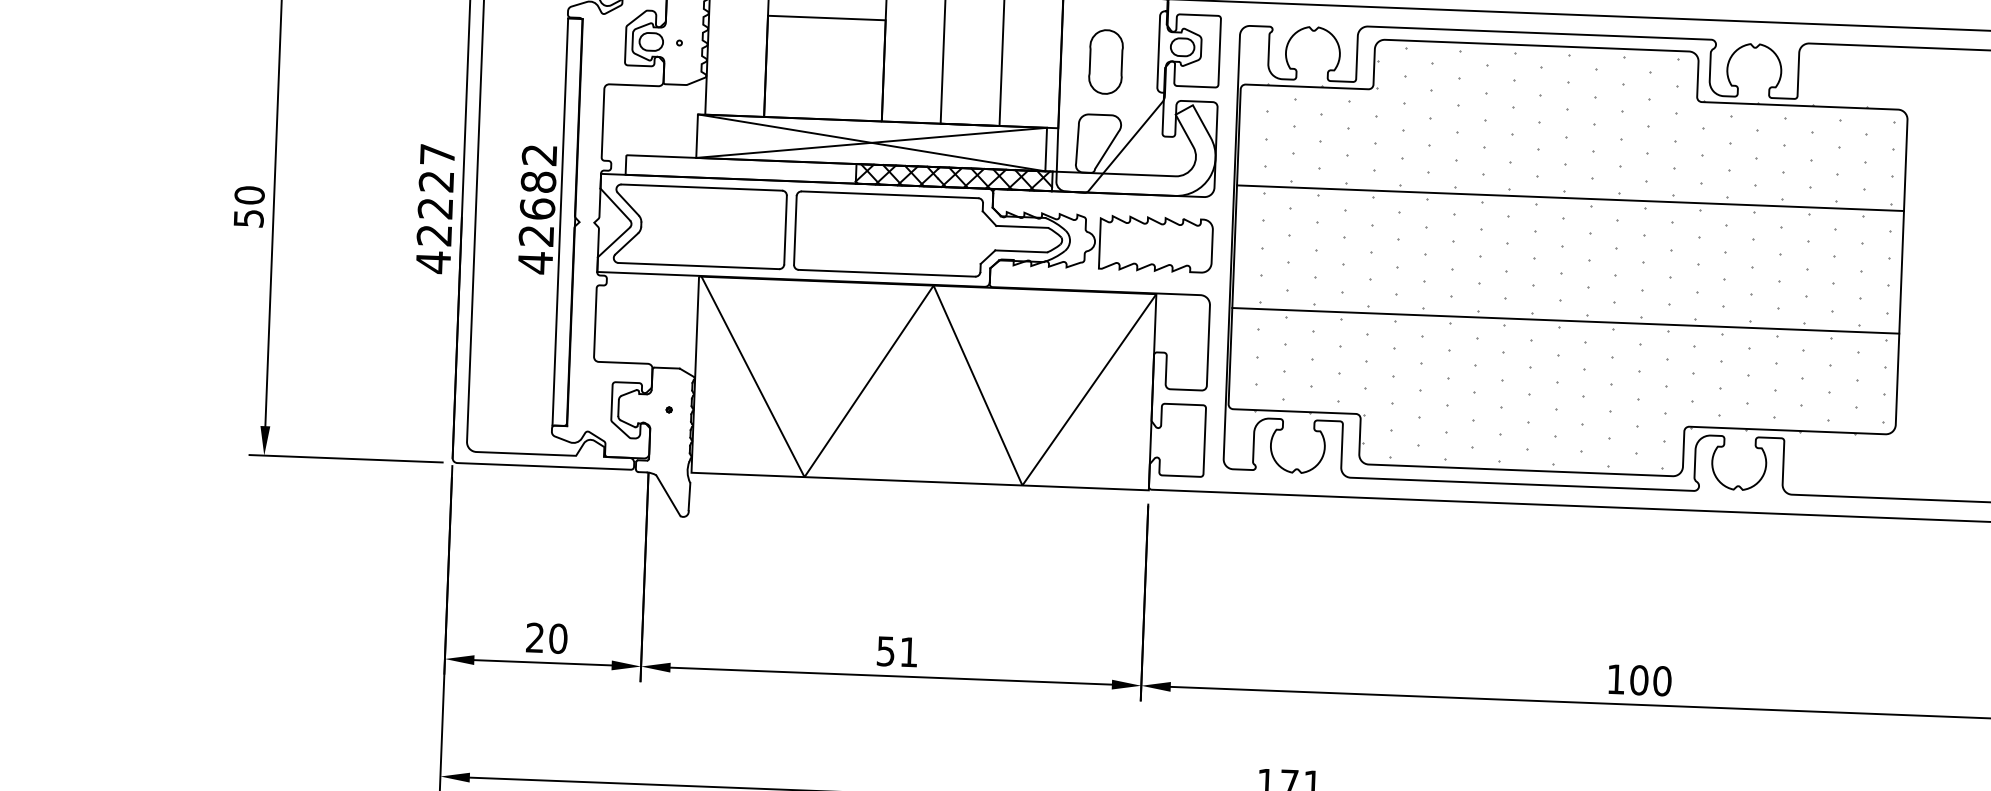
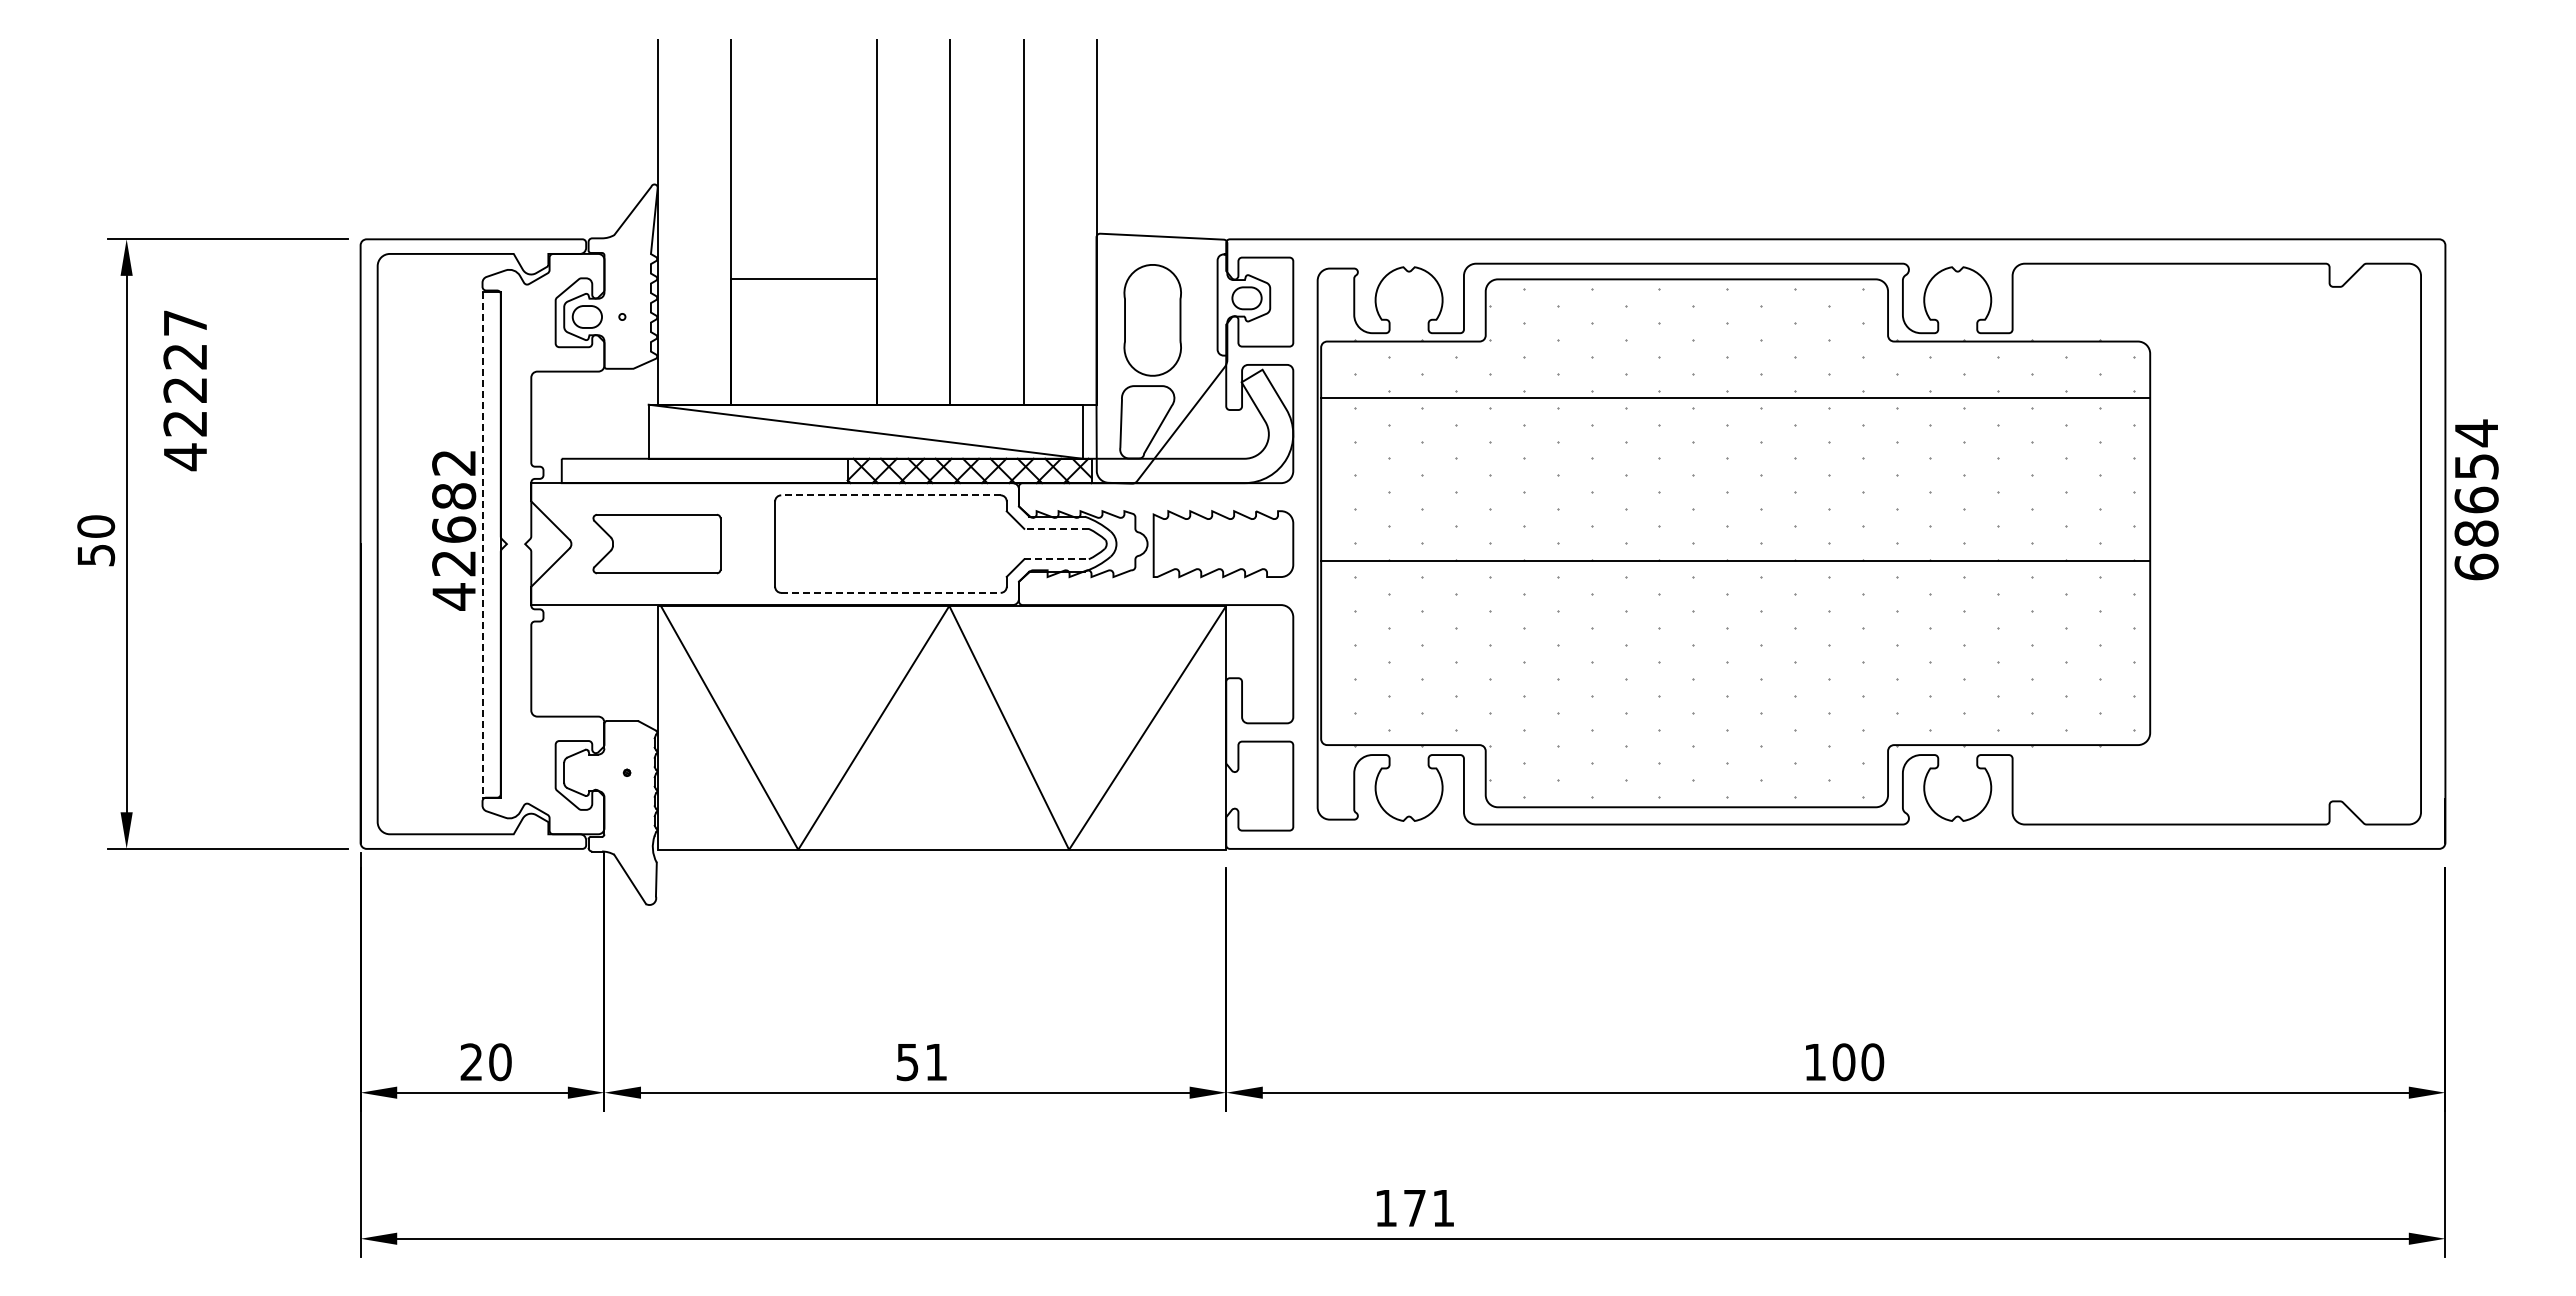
part: (1105, 61) -> (1152, 319), size x1.4
line: (871, 142) -> (865, 431), removed
line: (889, 194) -> (890, 495), solid -> dashed
line: (1570, 198) -> (1735, 398), moved
text: (434, 208) -> (184, 390), moved
line: (560, 221) -> (483, 544), solid -> dashed
part: (699, 226) -> (656, 543), size x0.6
line: (1022, 226) -> (1056, 528), solid -> dashed
line: (1022, 251) -> (1057, 559), solid -> dashed
line: (886, 272) -> (890, 592), solid -> dashed
line: (1565, 320) -> (1735, 560), moved

